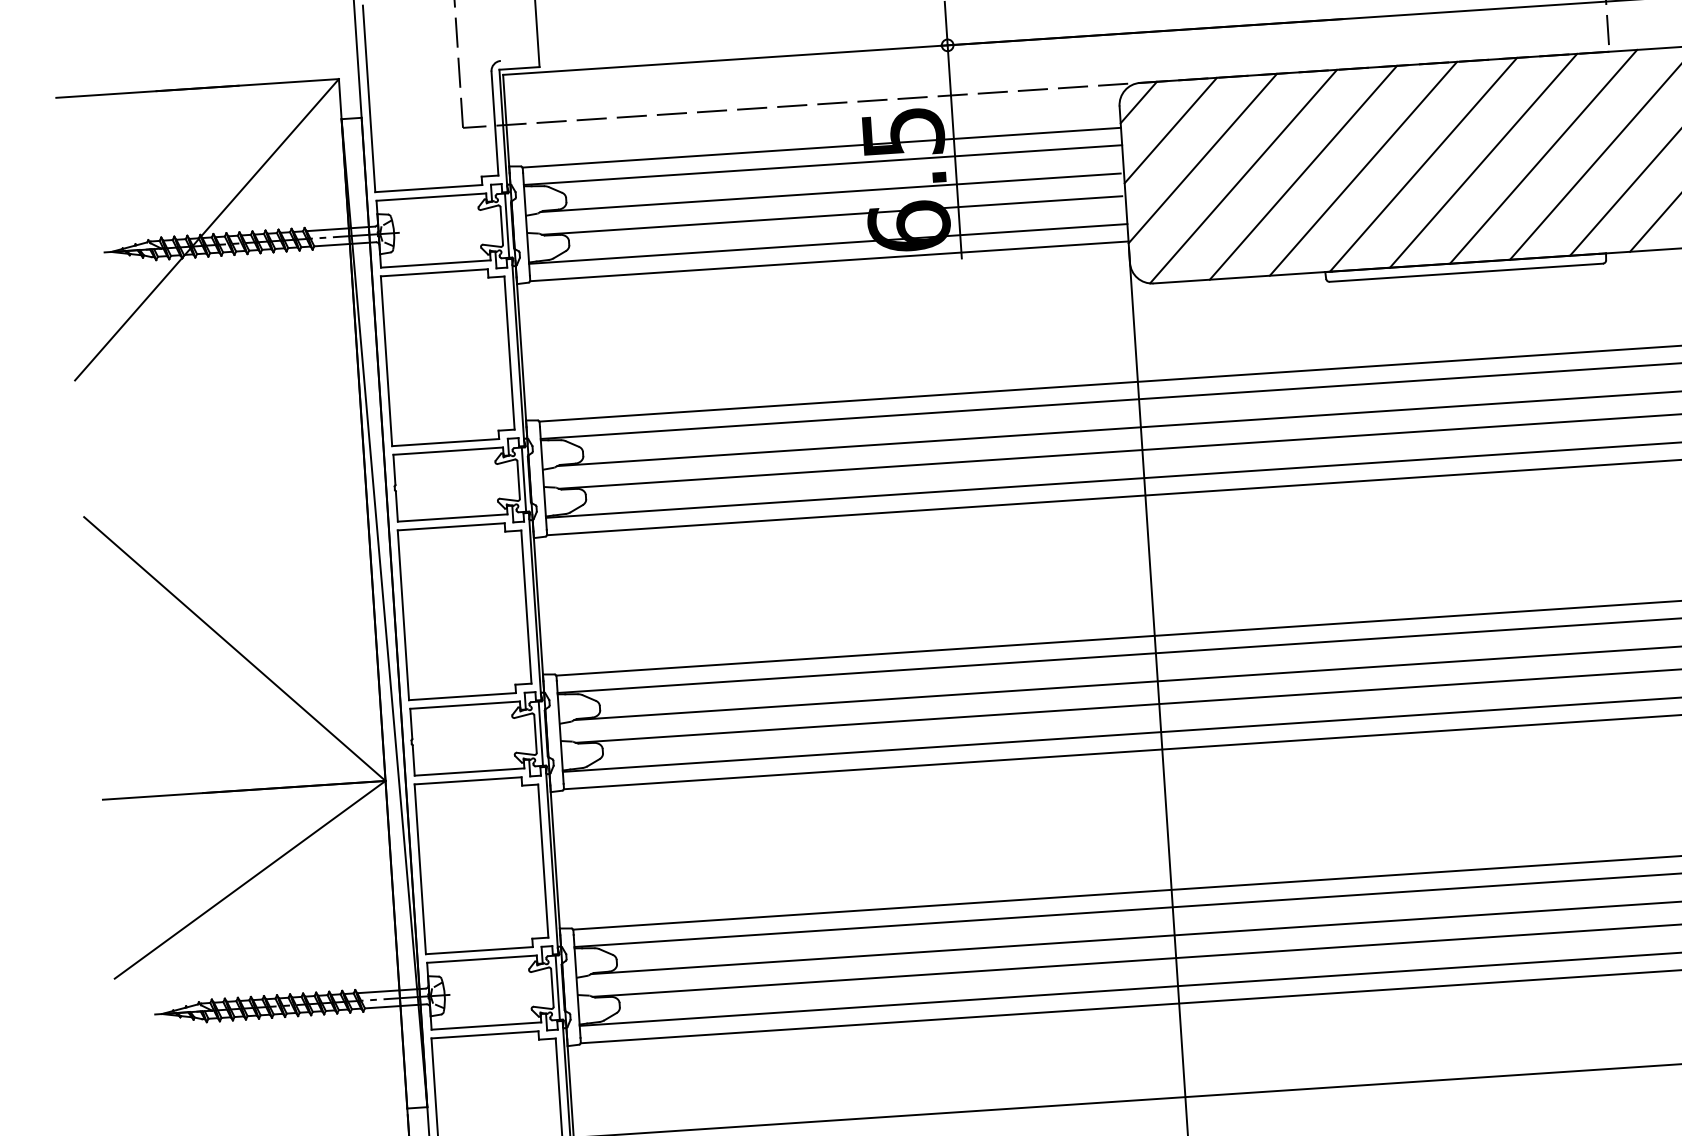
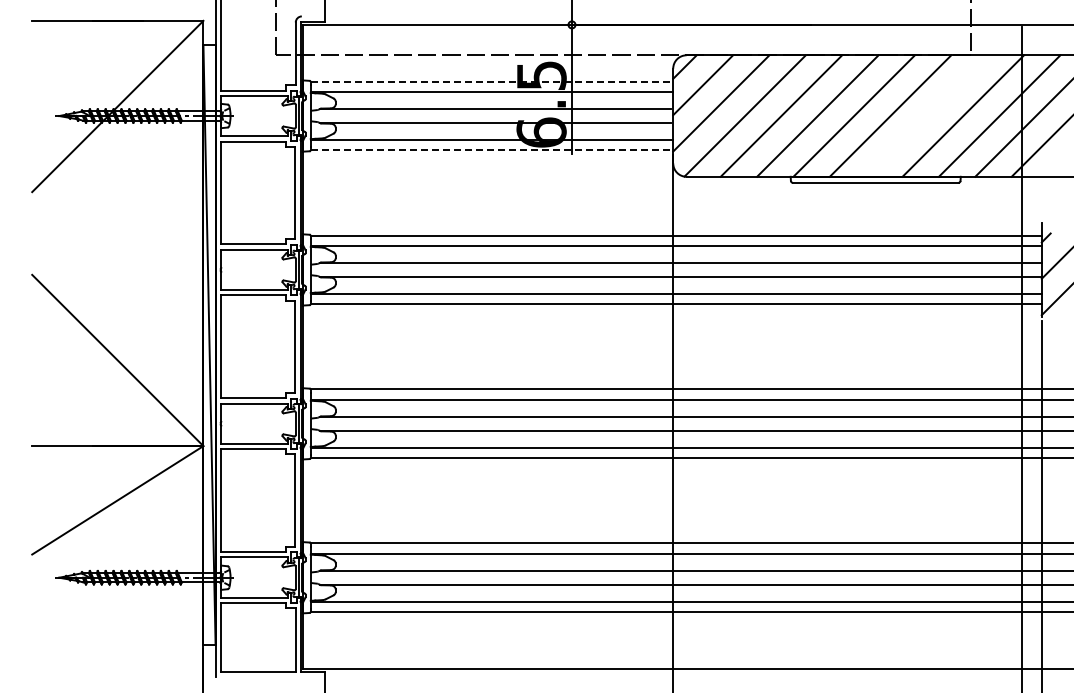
line: (822, 147) -> (492, 81), solid -> dashed
line: (1542, 155) -> (926, 115), removed
line: (830, 261) -> (492, 150), solid -> dashed

